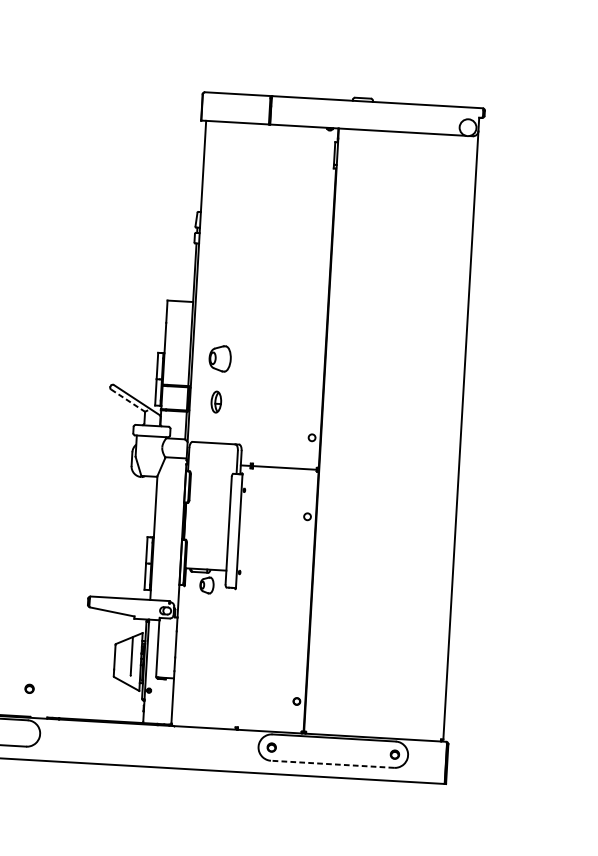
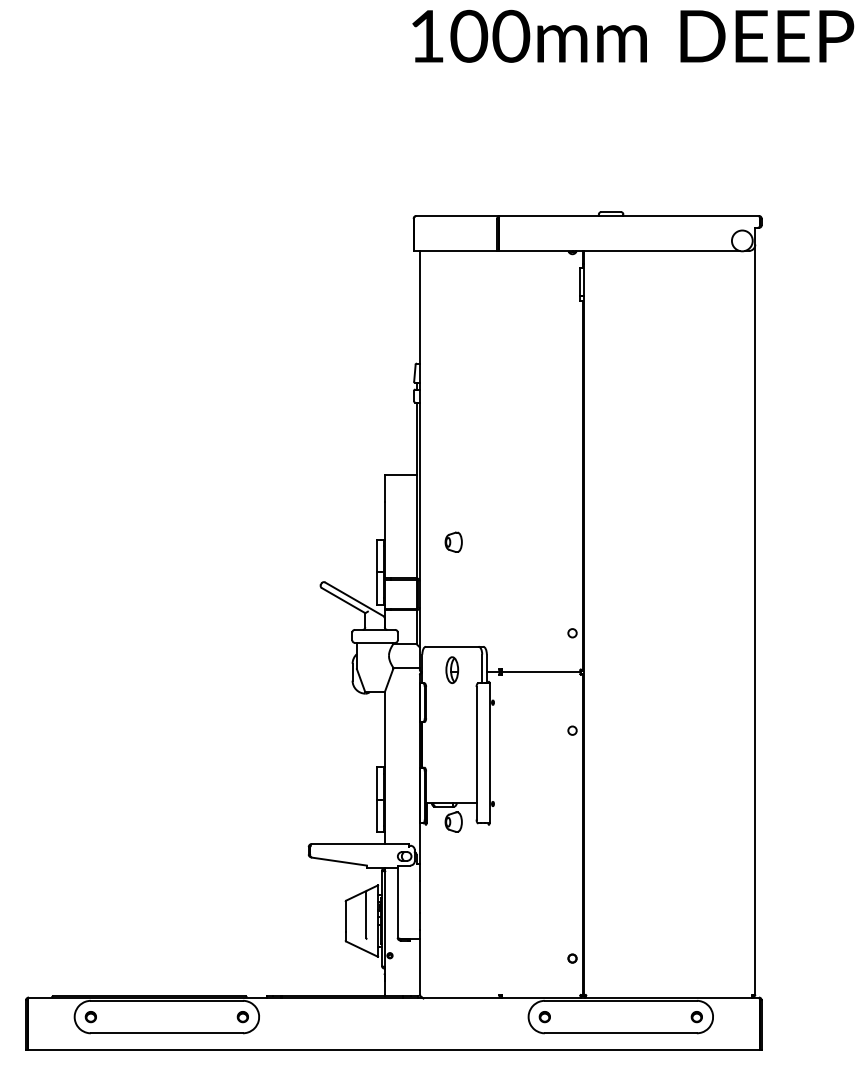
part: (219, 357) -> (453, 541), size x0.62
line: (128, 400) -> (344, 600), dashed -> solid
part: (216, 401) -> (452, 669), moved
part: (29, 689) -> (242, 1017), moved
line: (332, 764) -> (620, 1033), dashed -> solid

